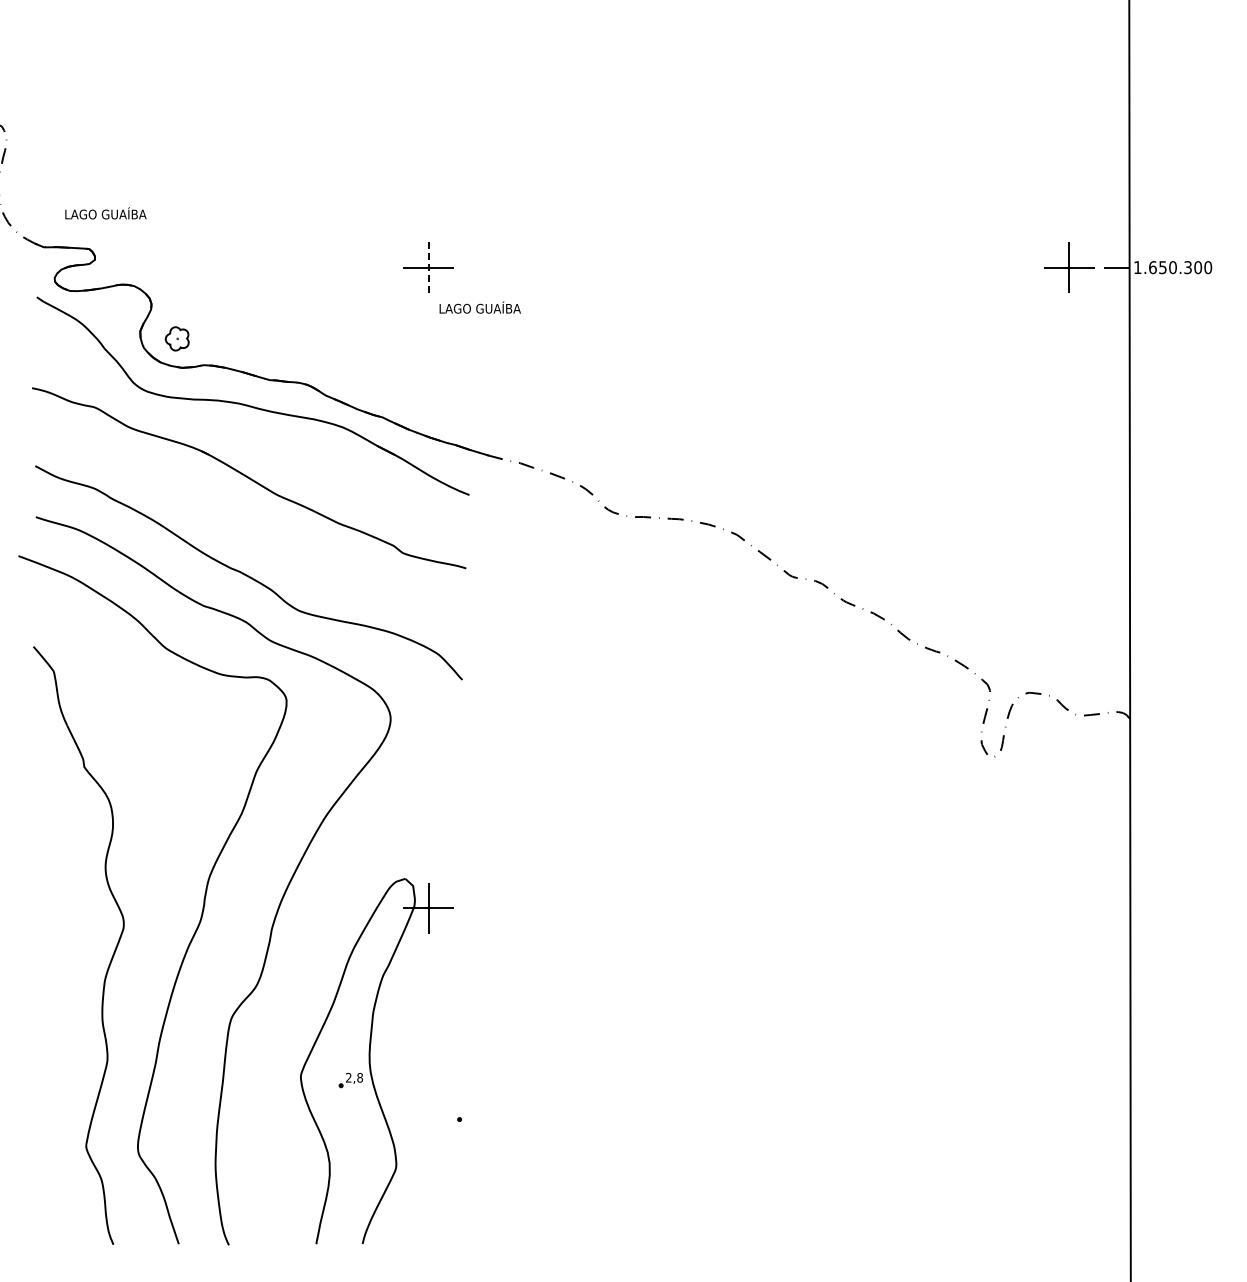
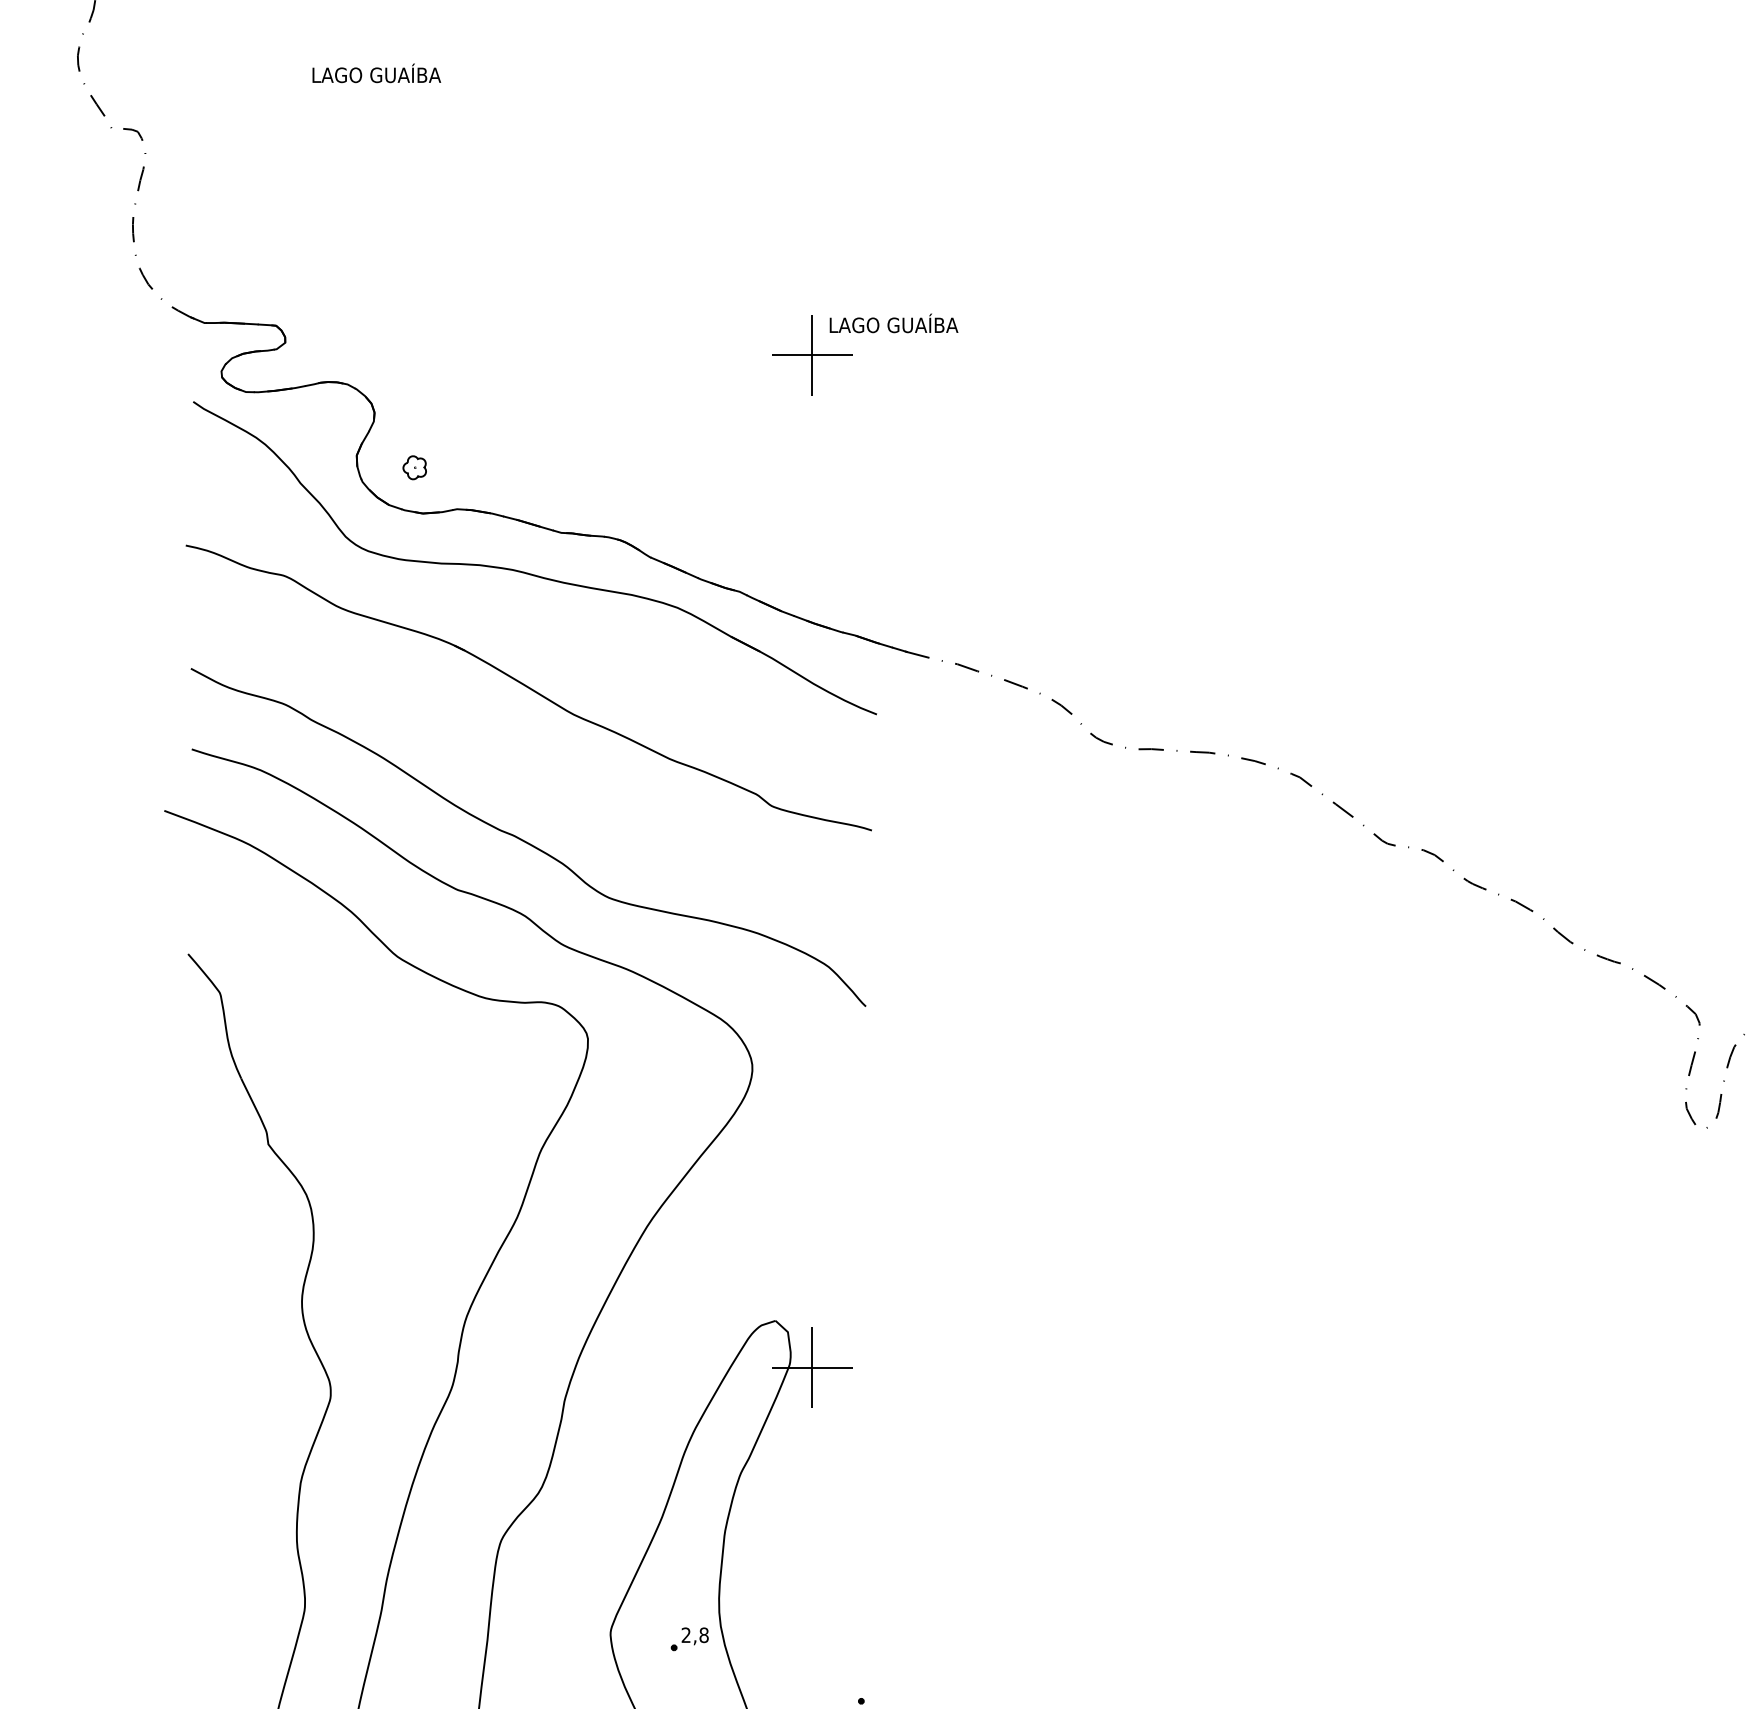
text: (105, 213) -> (376, 73), moved
line: (428, 267) -> (812, 354), dashed -> solid
text: (479, 307) -> (892, 323), moved
part: (176, 338) -> (414, 467), size x0.62

